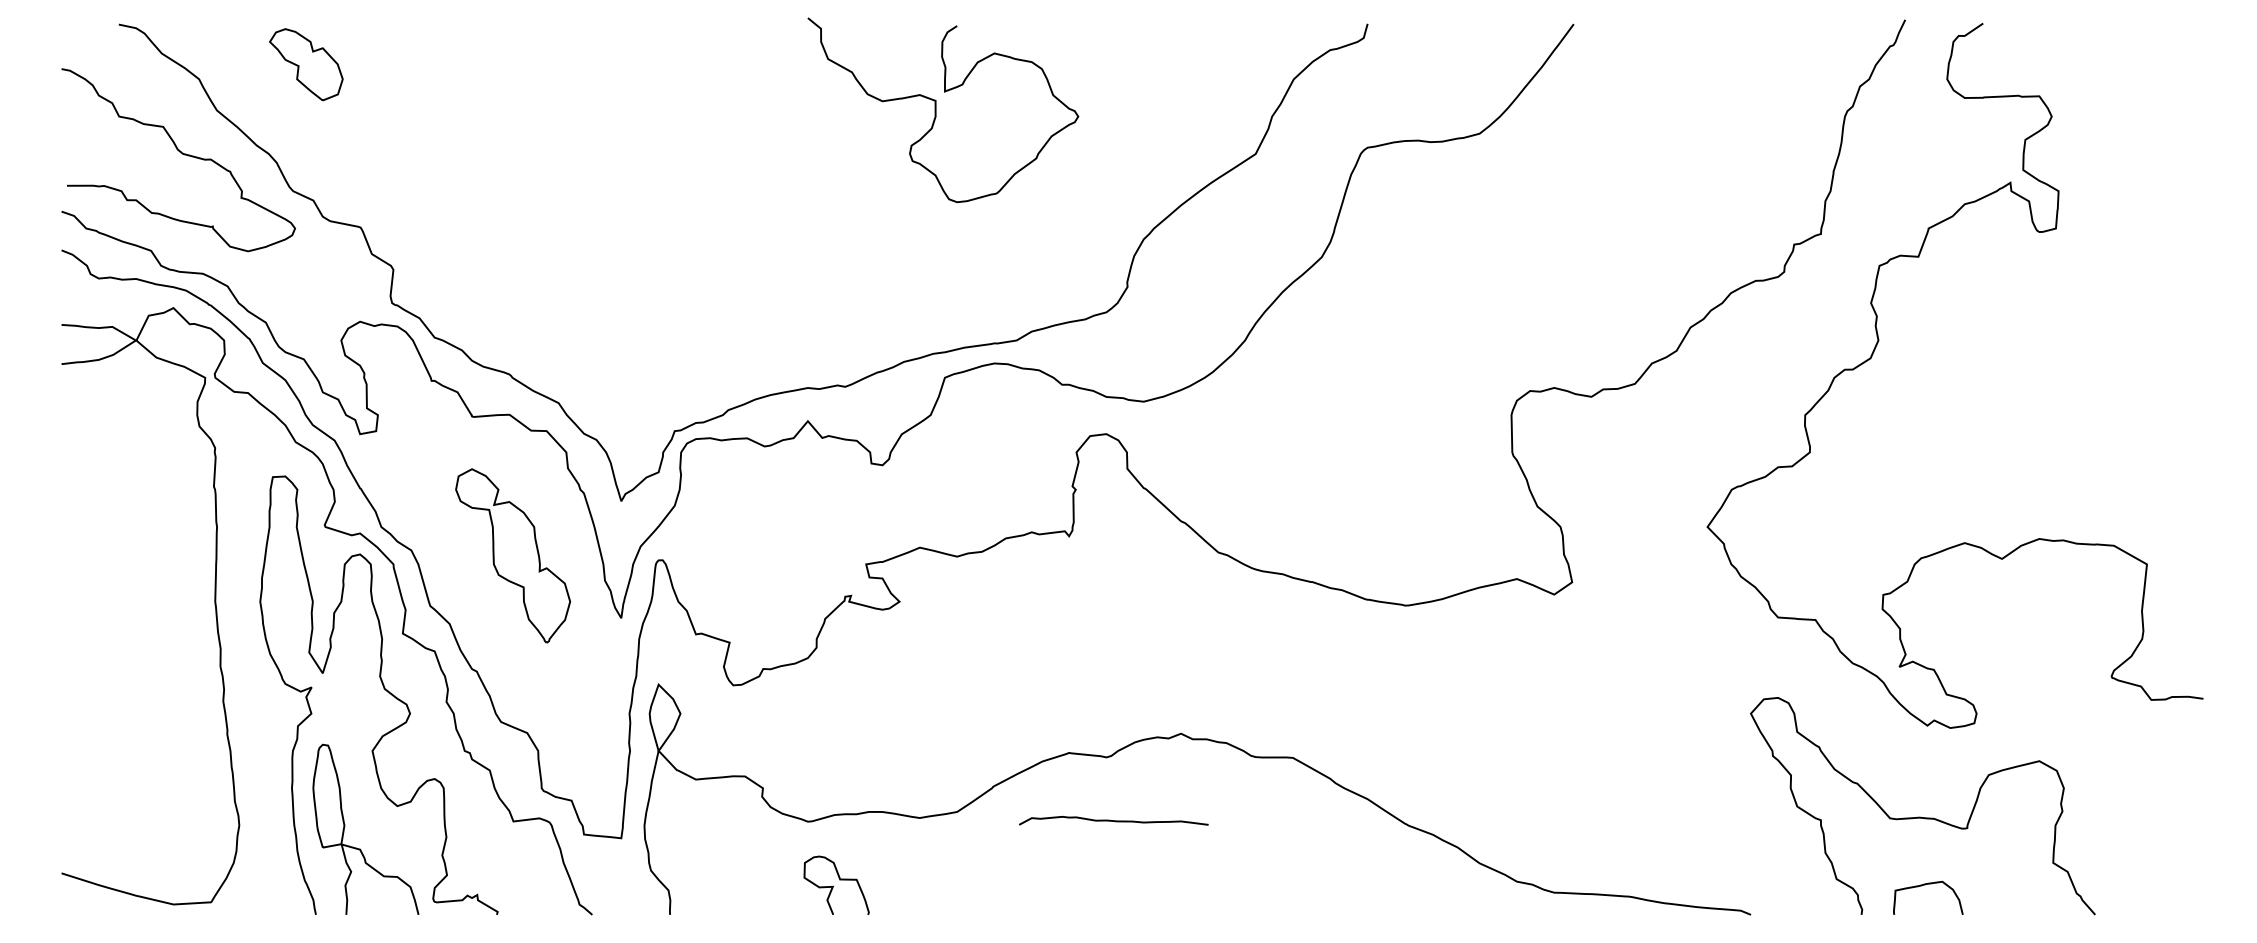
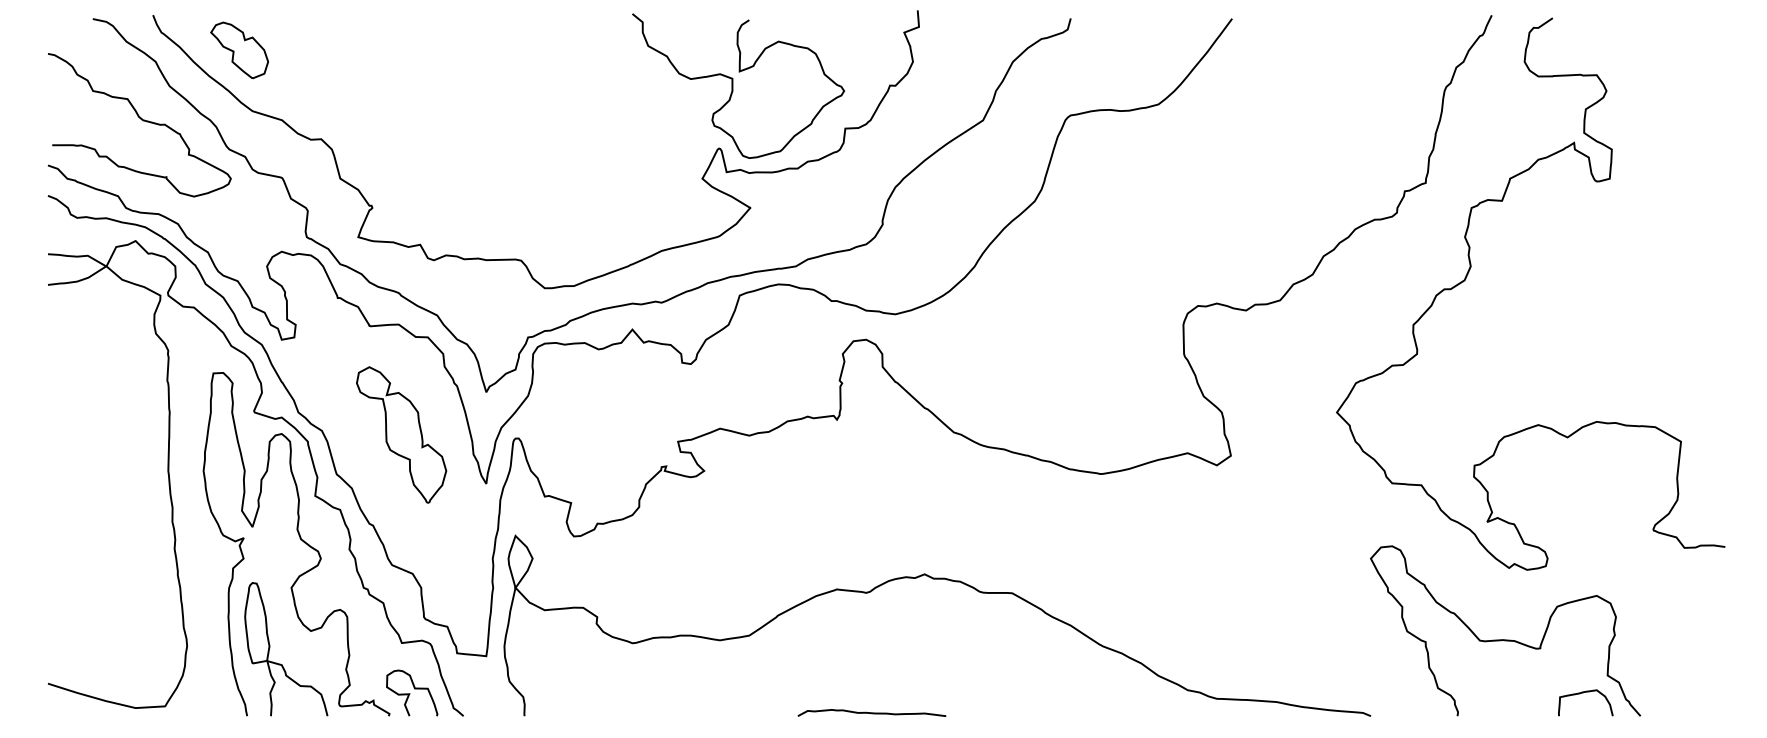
curve: (658, 330) -> (515, 258), added
curve: (1113, 820) -> (871, 712), moved
curve: (833, 885) -> (409, 693), moved
curve: (1925, 885) -> (1583, 693), moved

